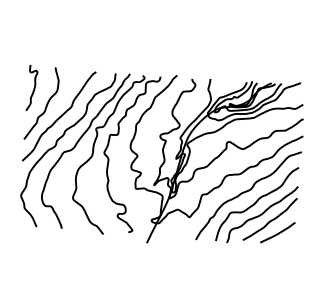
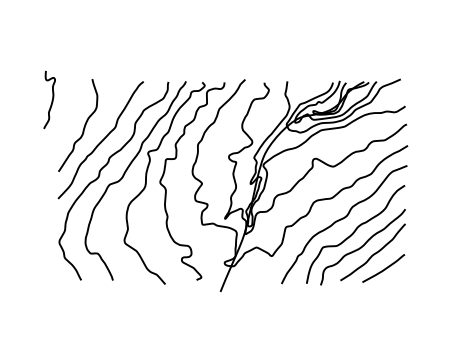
curve: (33, 88) -> (51, 100), moved

